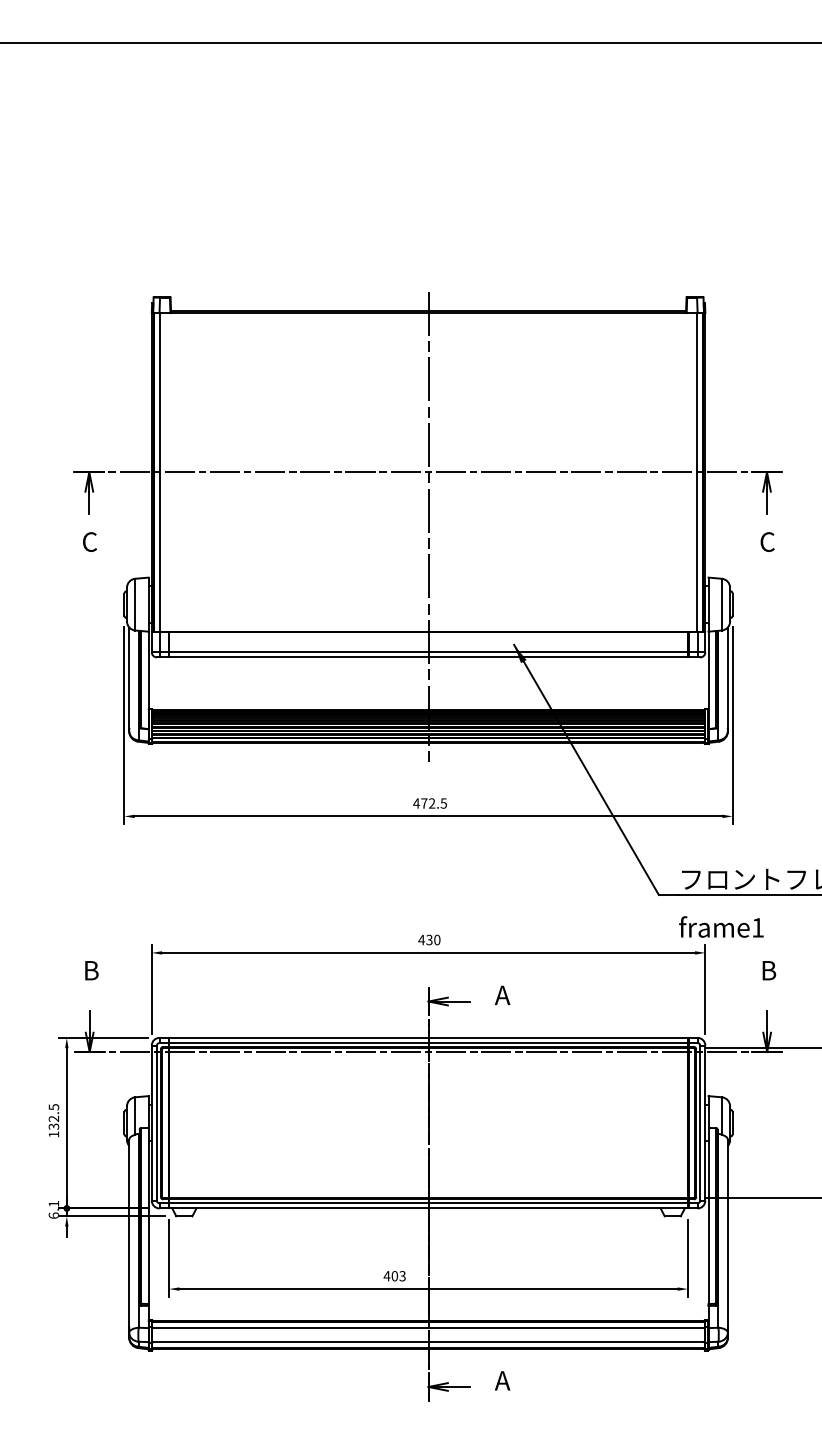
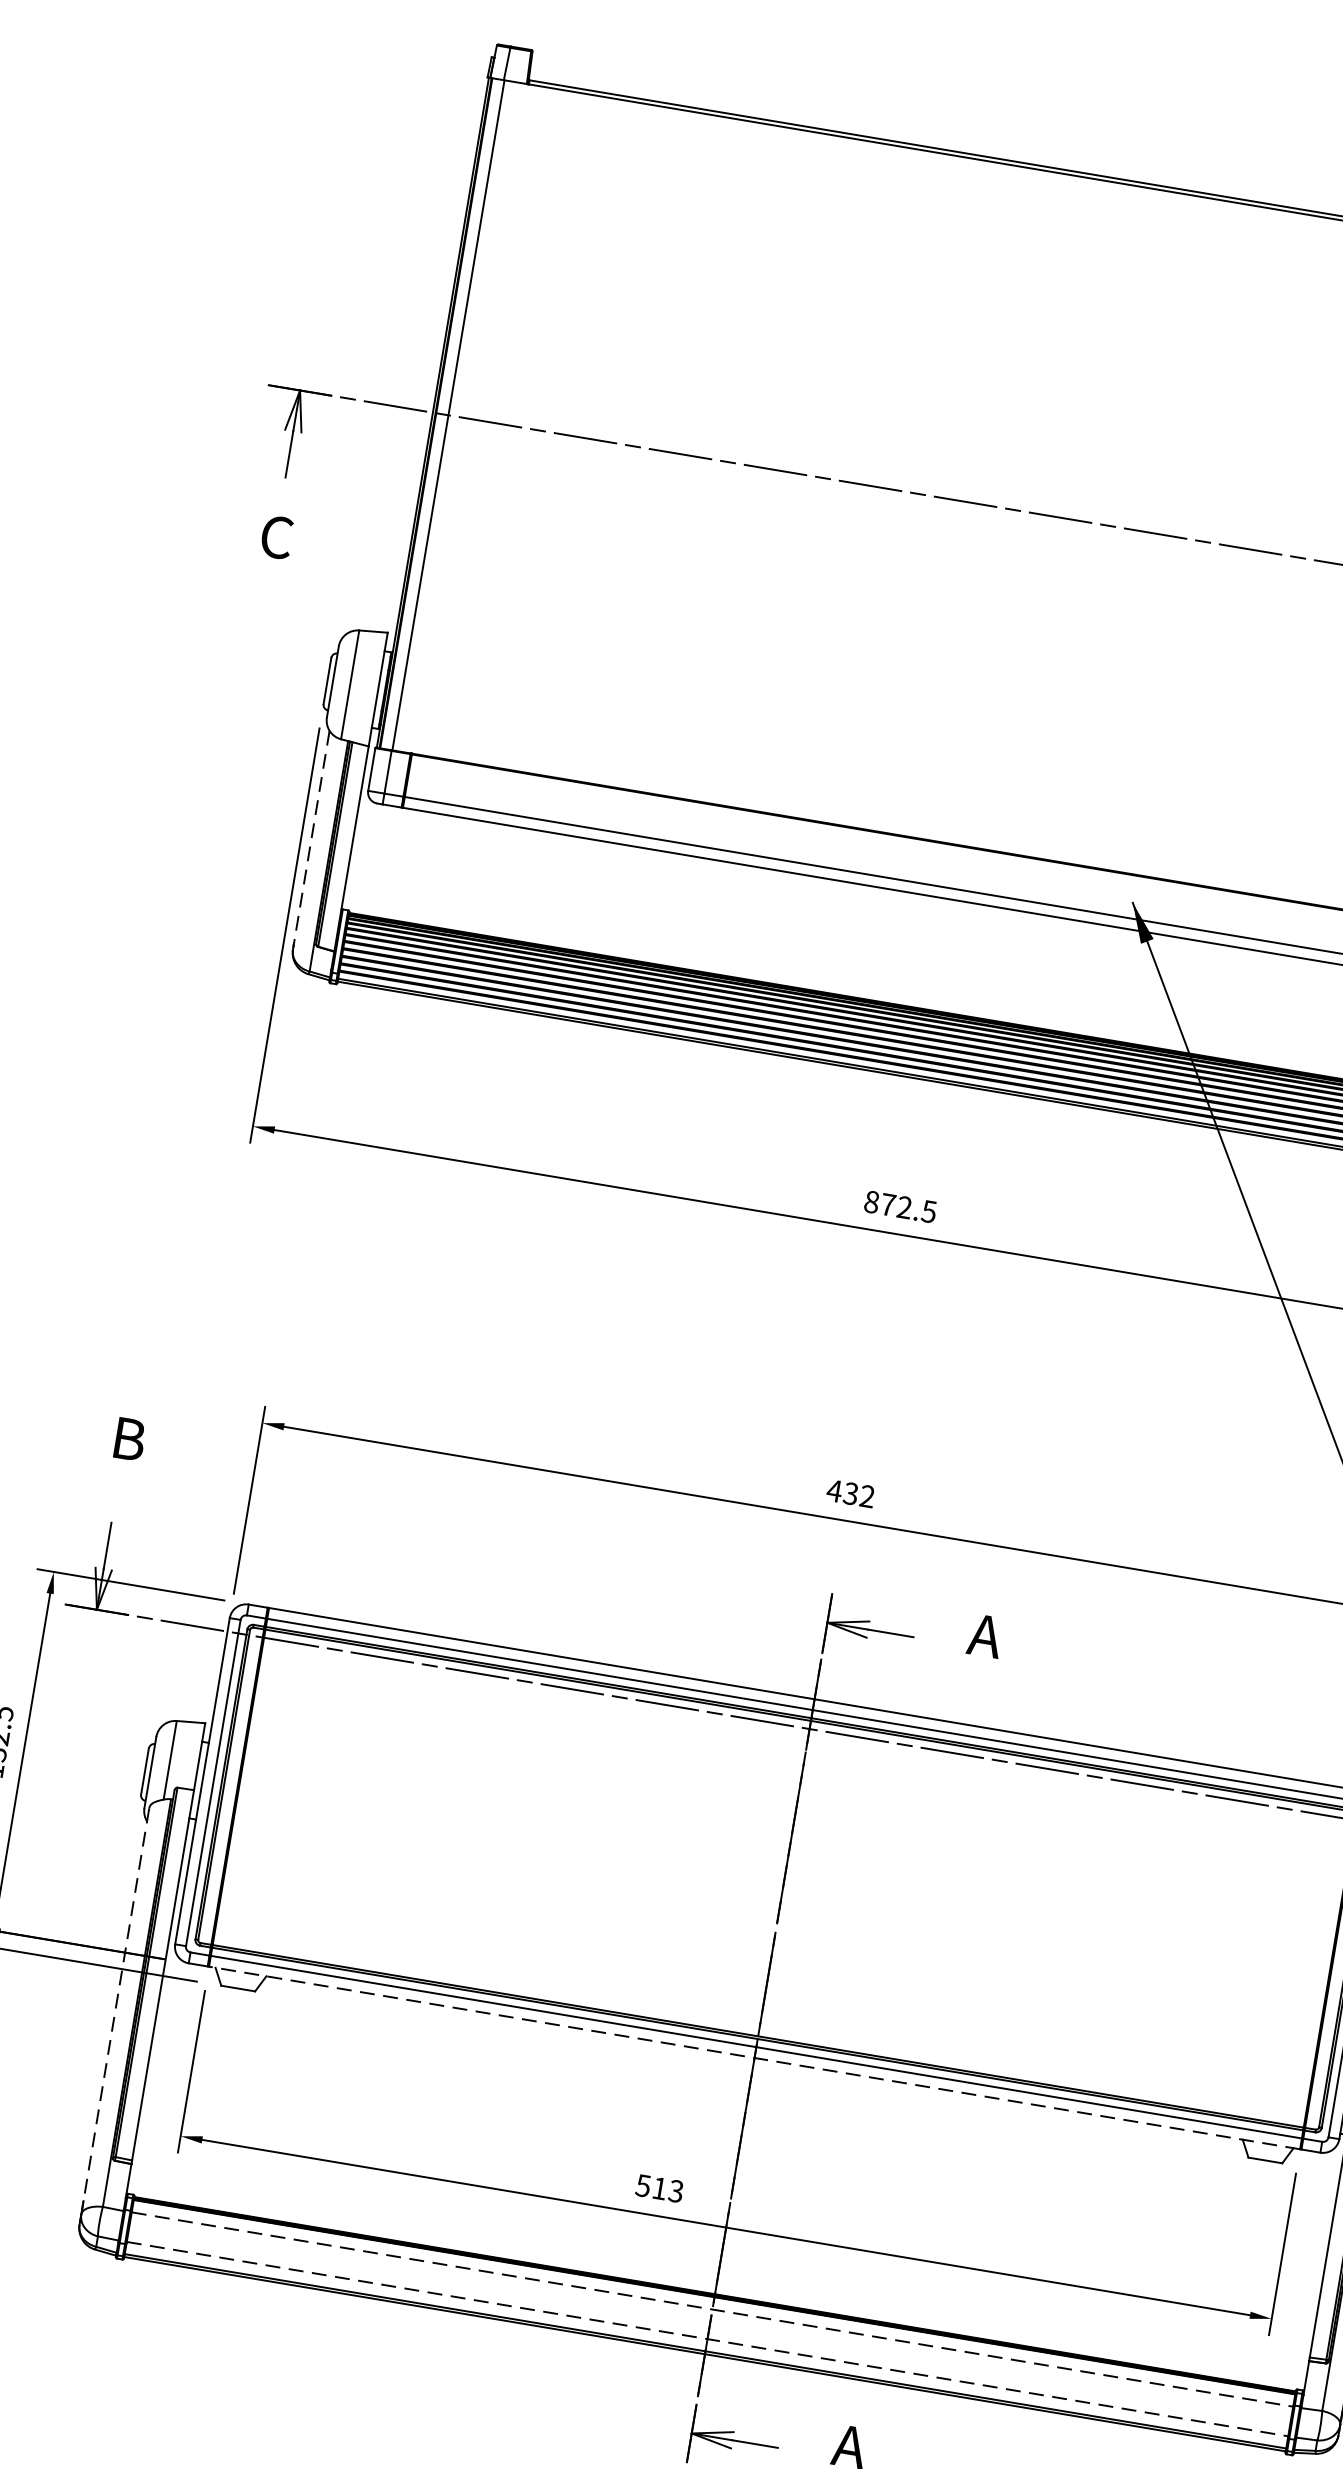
line: (428, 526) -> (994, 623), removed
line: (129, 678) -> (312, 838), solid -> dashed
text: (416, 803) -> (871, 1202), 472.5 -> 872.5
text: (437, 939) -> (868, 1495), 430 -> 432
line: (428, 1208) -> (754, 2058), solid -> dashed
line: (129, 1233) -> (116, 2005), solid -> dashed
text: (390, 1276) -> (650, 2187), 403 -> 513
line: (429, 1328) -> (714, 2310), solid -> dashed
line: (429, 1342) -> (709, 2340), solid -> dashed

